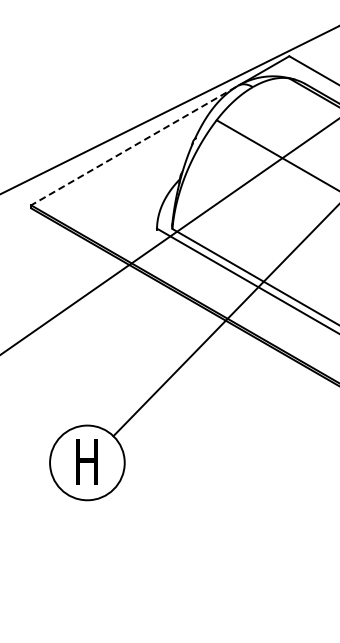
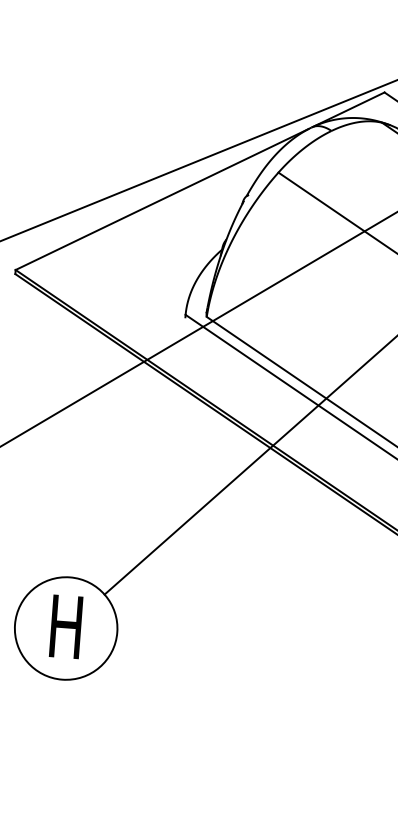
line: (133, 146) -> (161, 199), dashed -> solid

